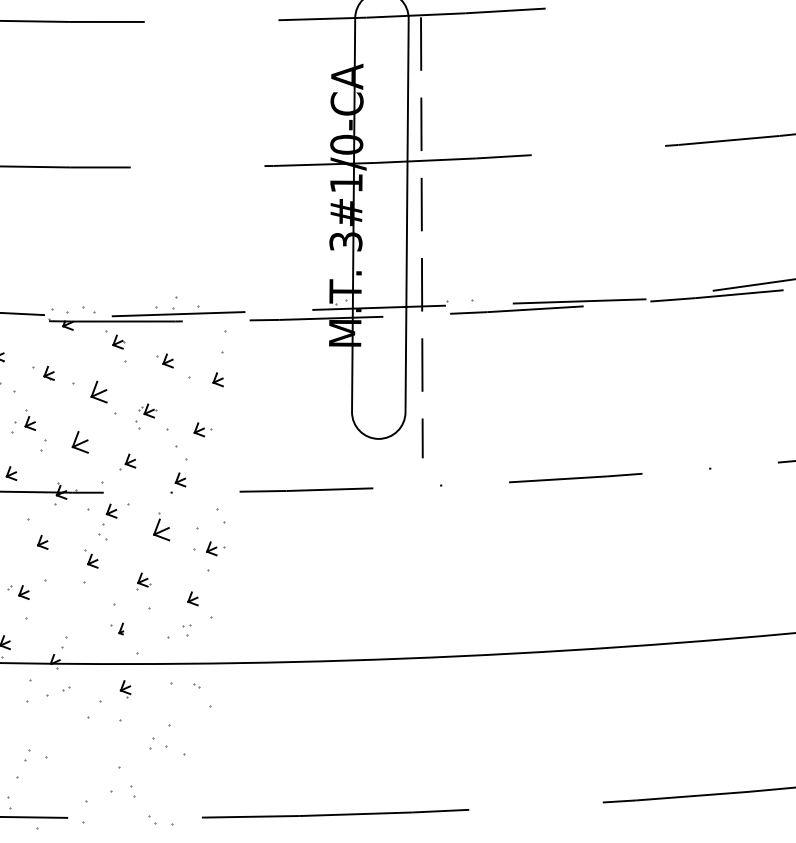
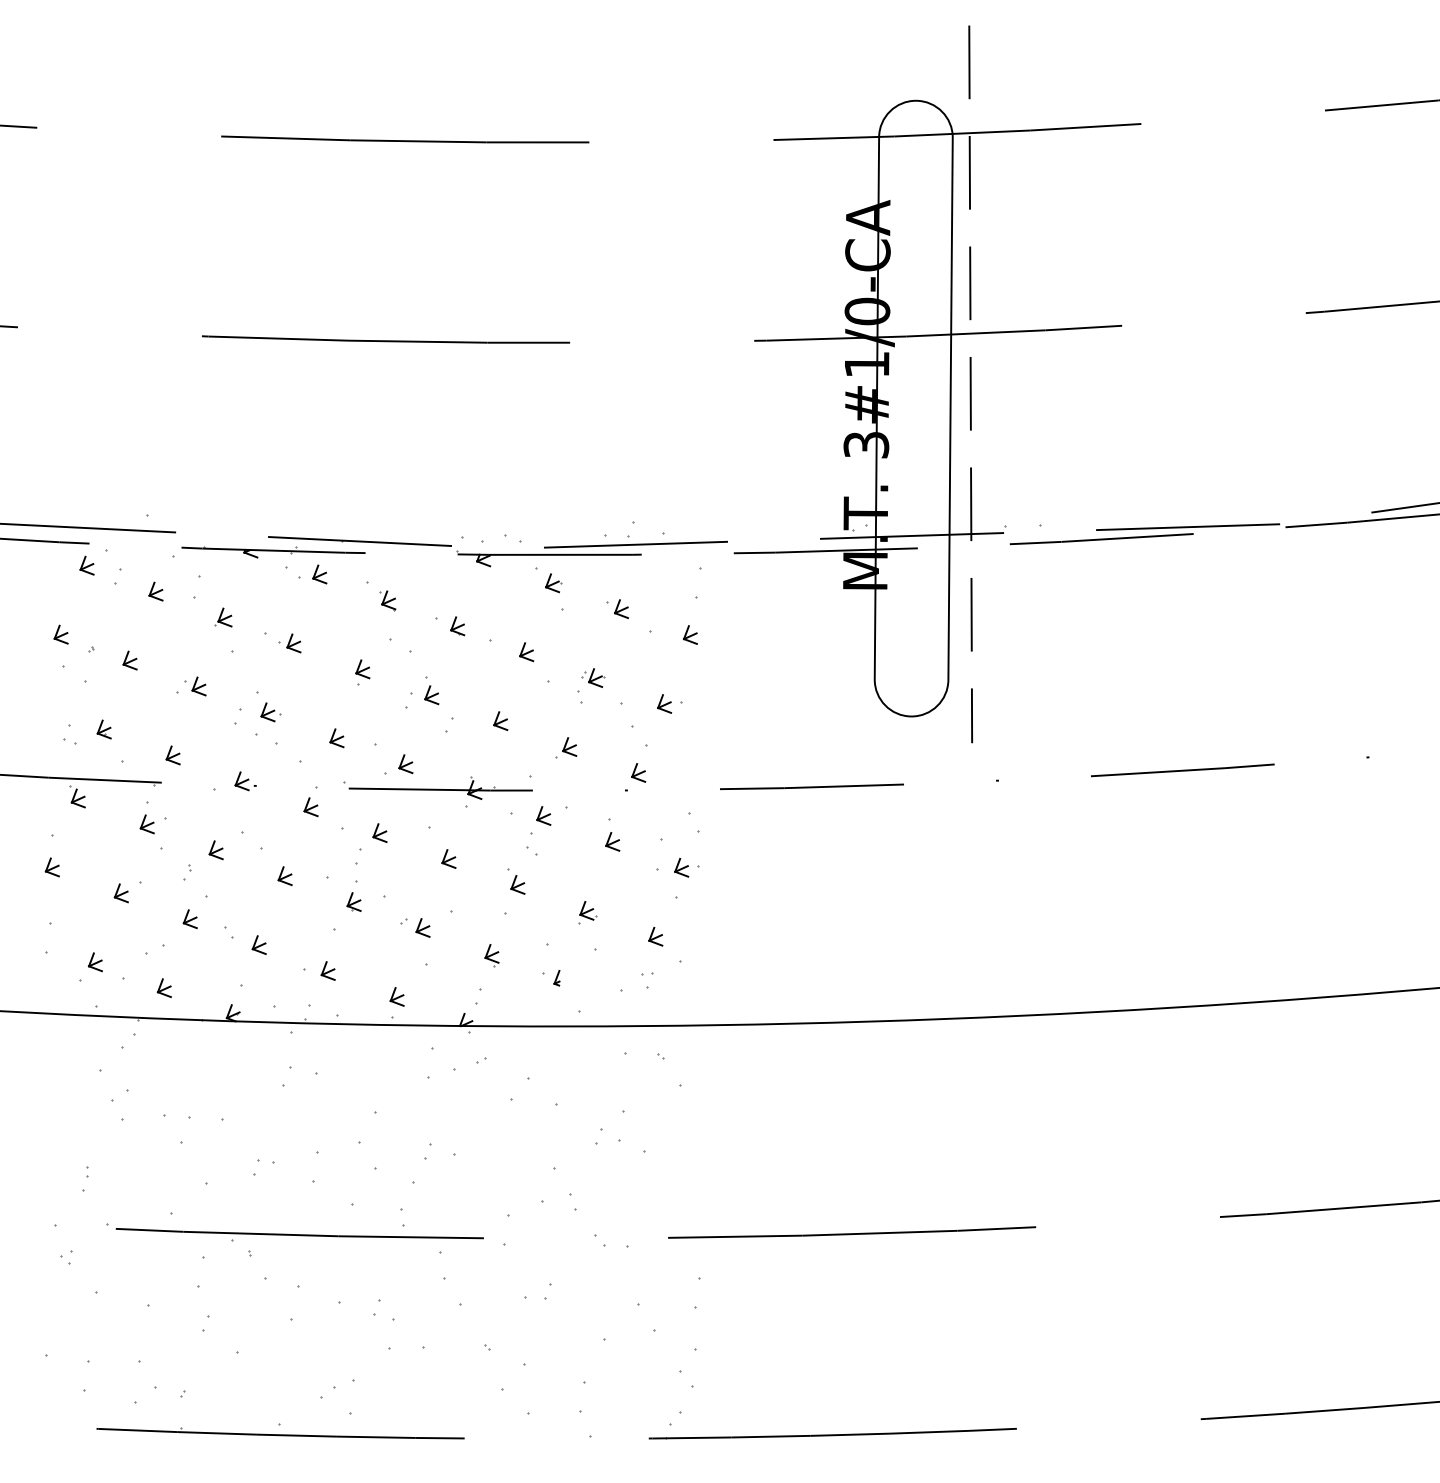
part: (99, 392) -> (526, 652), size x0.62
part: (80, 441) -> (500, 720), size x0.62
part: (161, 529) -> (612, 841), size x0.62
part: (125, 688) -> (491, 955), moved

